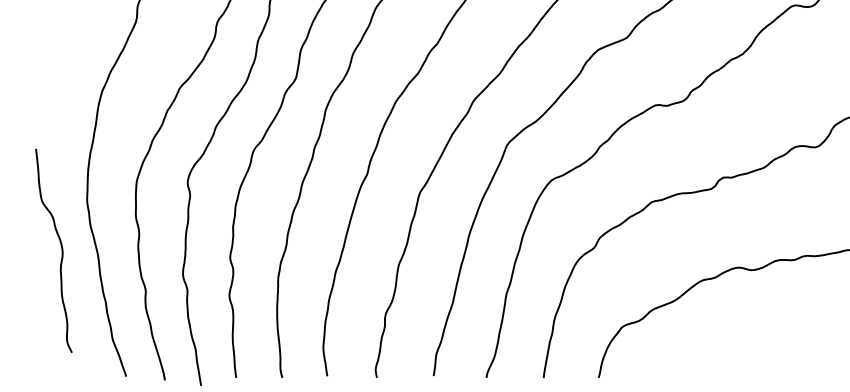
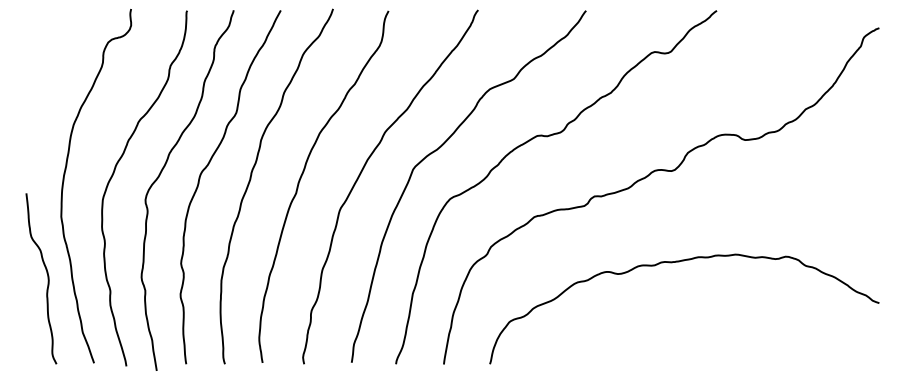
curve: (61, 250) -> (47, 278), moved

